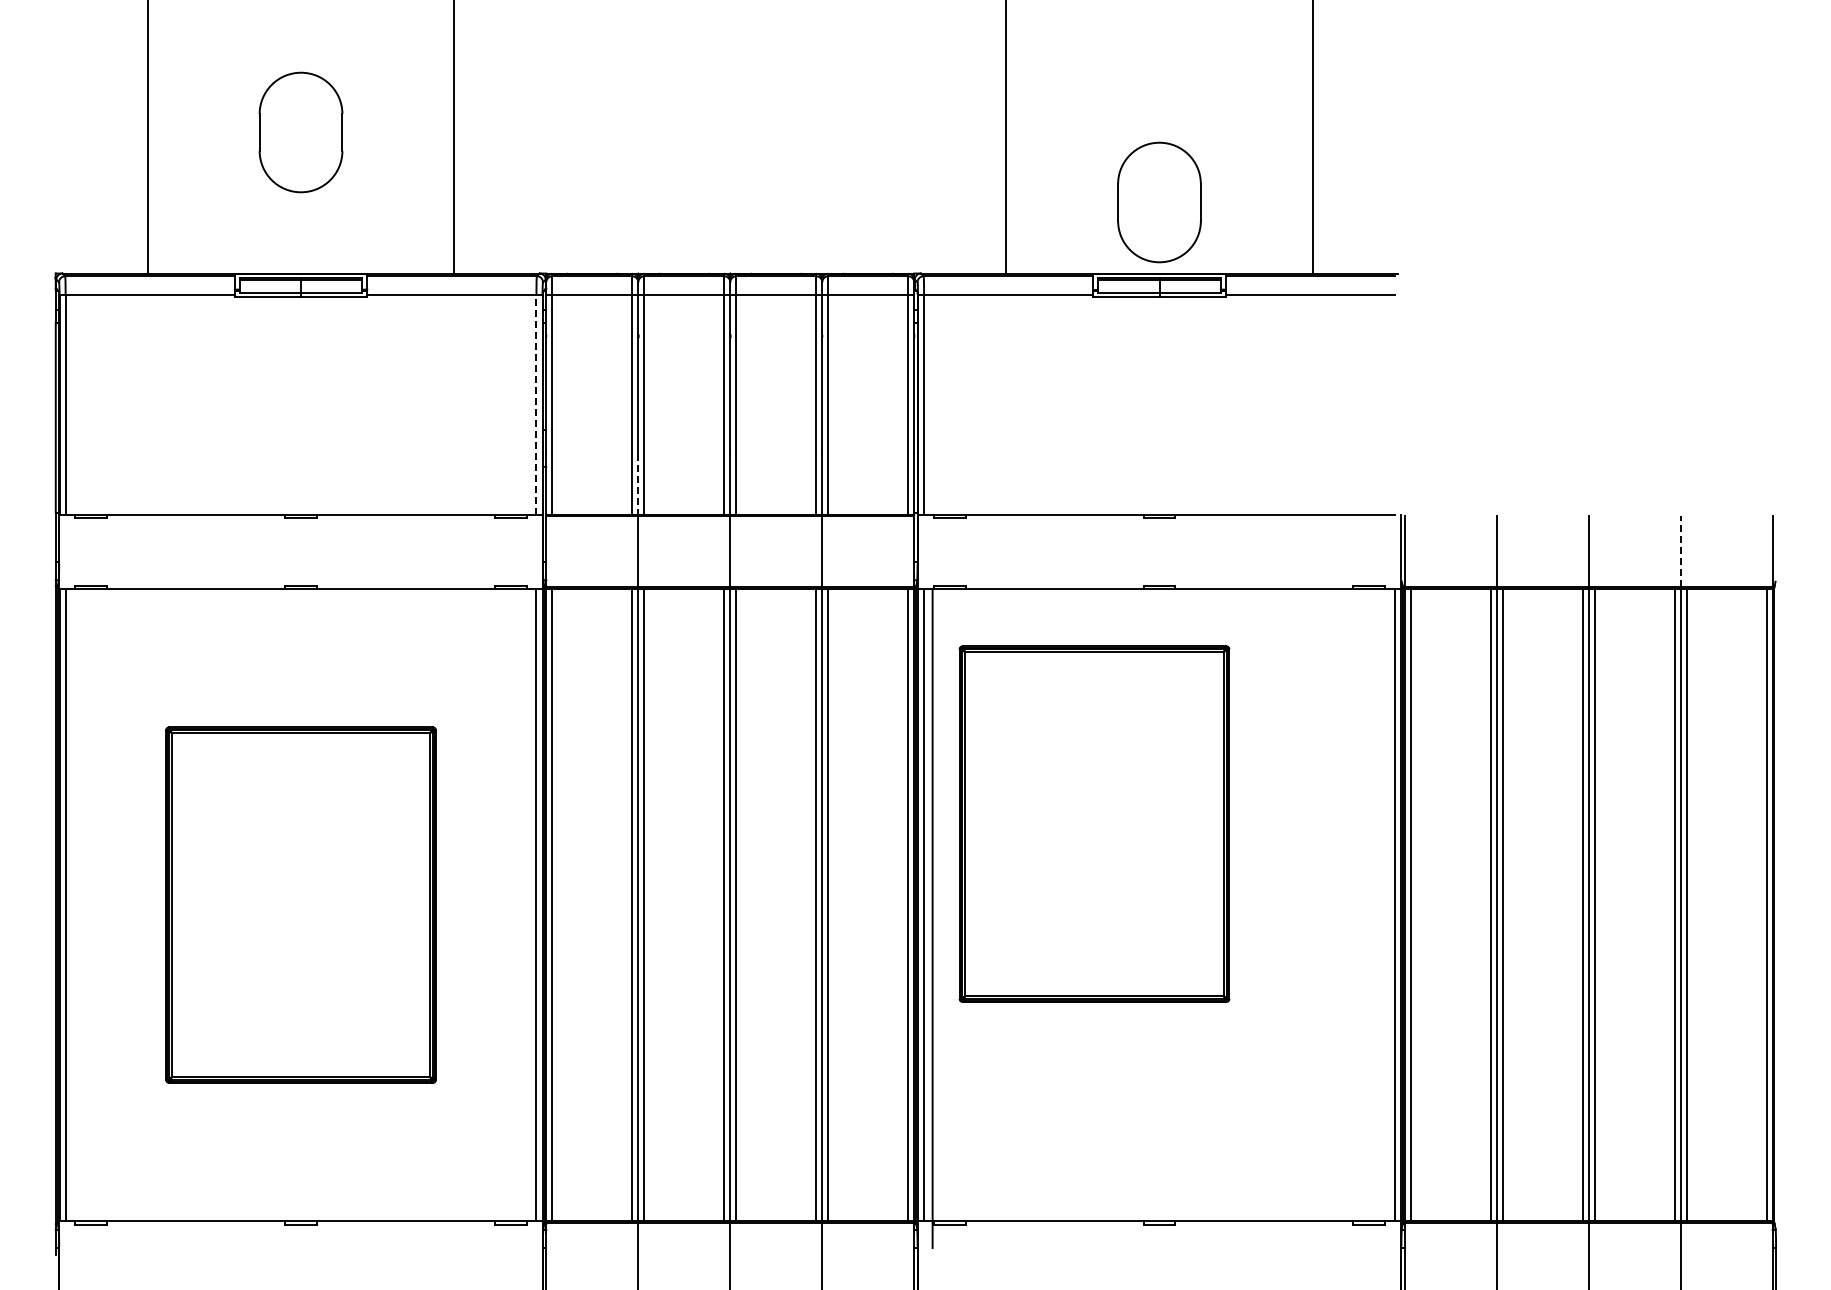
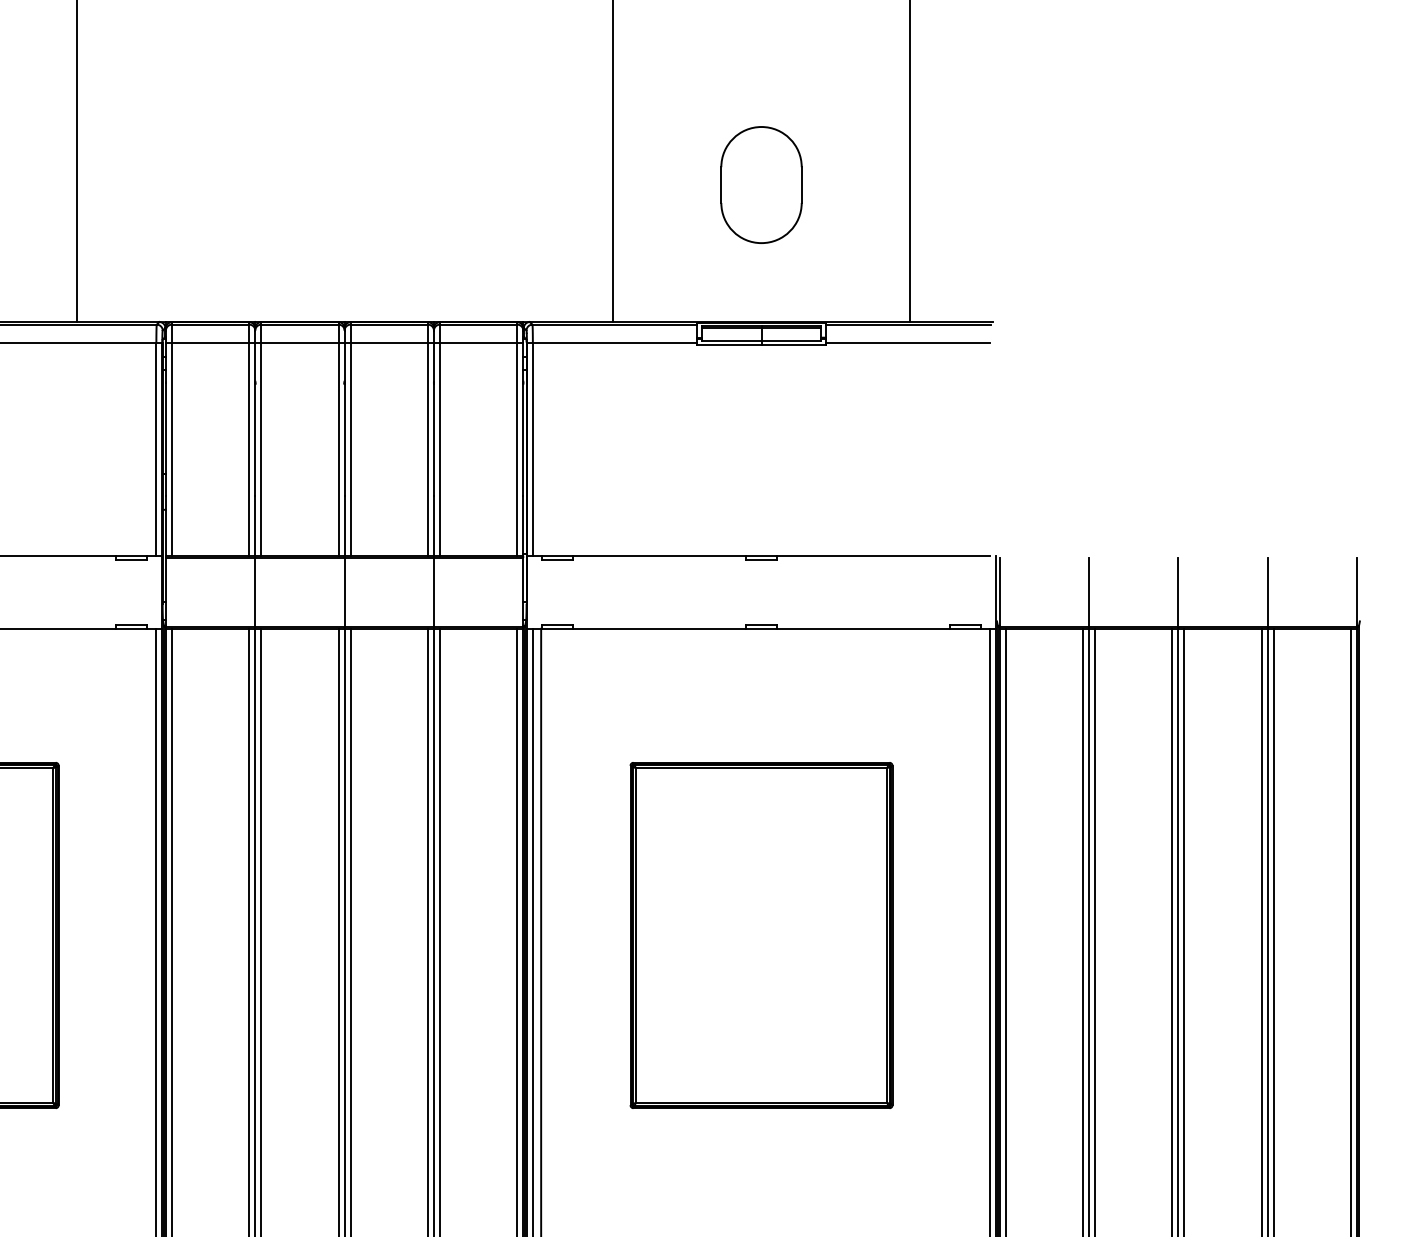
part: (1159, 202) -> (761, 185), moved
line: (536, 404) -> (156, 449), dashed -> solid
line: (638, 484) -> (255, 526), dashed -> solid
line: (1680, 551) -> (1267, 592), dashed -> solid
part: (1094, 823) -> (761, 934), moved

